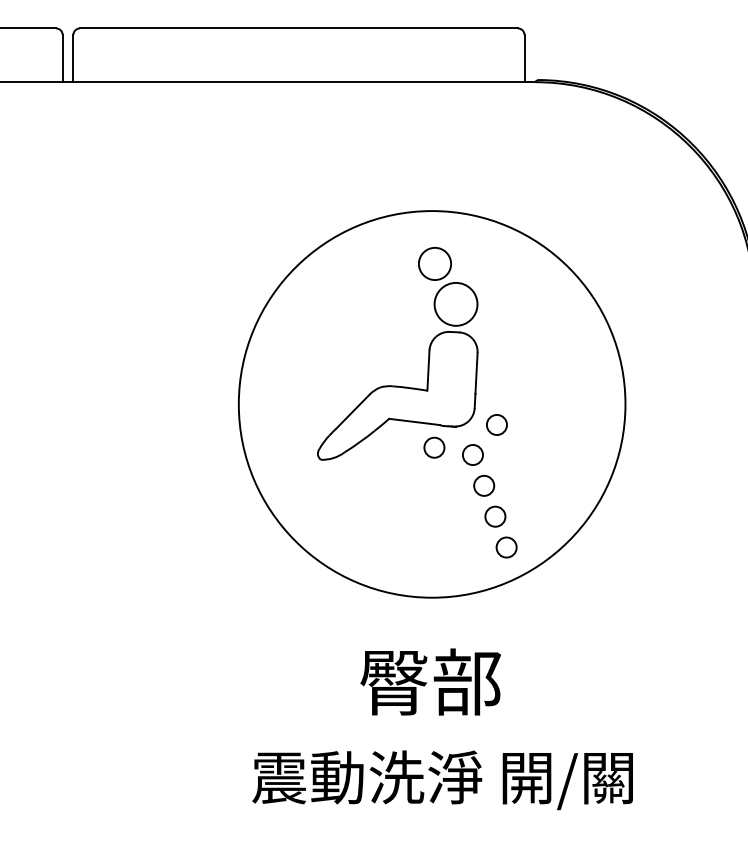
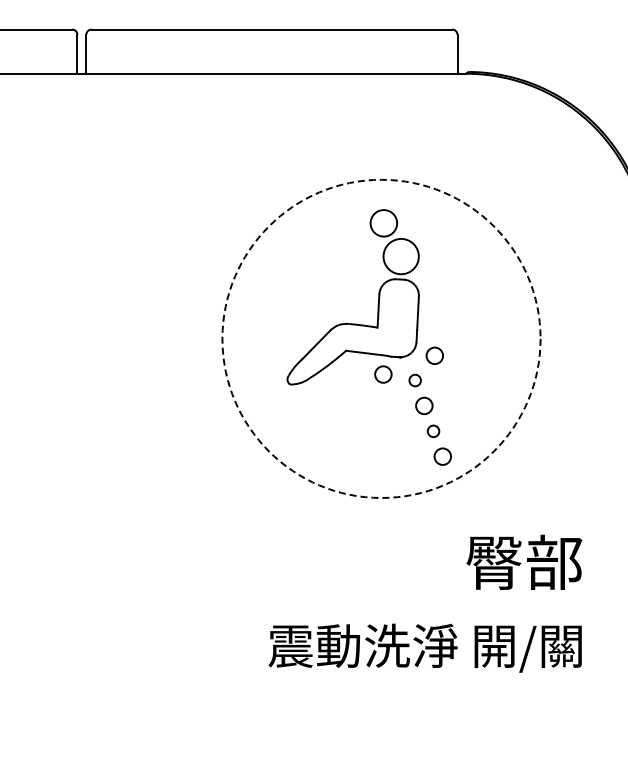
circle: (432, 403) -> (381, 338), solid -> dashed
circle: (473, 454) -> (415, 380), size x0.7
circle: (495, 516) -> (433, 431), size x0.7
text: (430, 680) -> (524, 561), moved
text: (441, 779) -> (424, 647), moved

